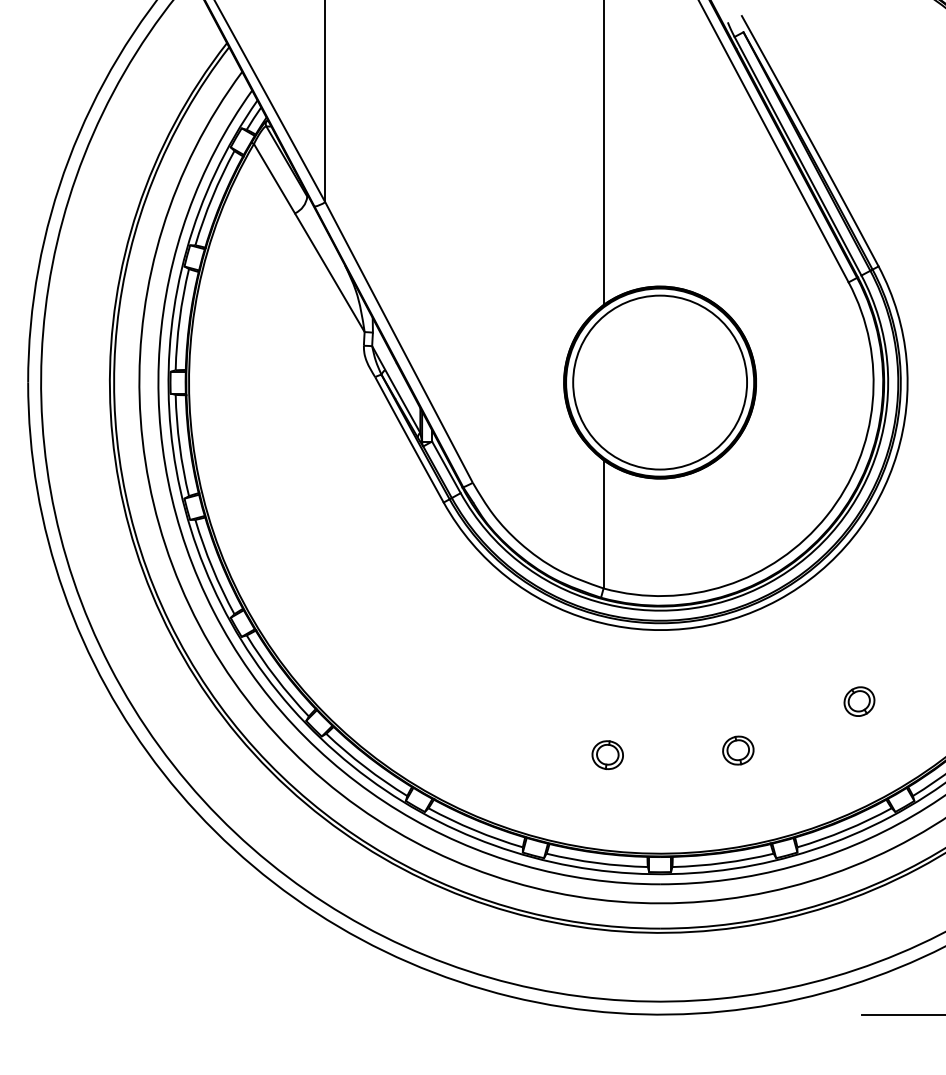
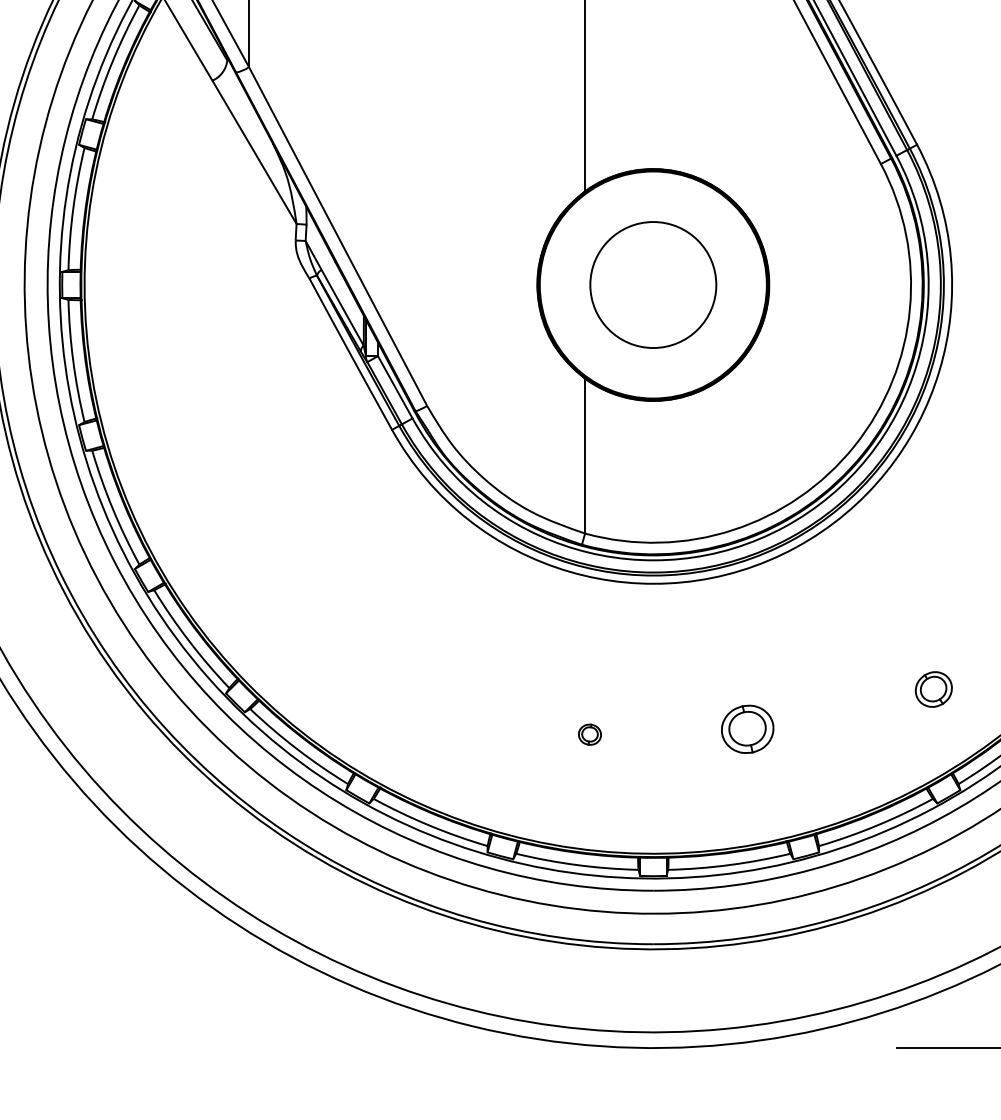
circle: (660, 382) -> (653, 284), size x0.6
part: (859, 701) -> (933, 689), moved
part: (738, 750) -> (747, 729), size x1.4
part: (607, 754) -> (589, 734), size x0.6

